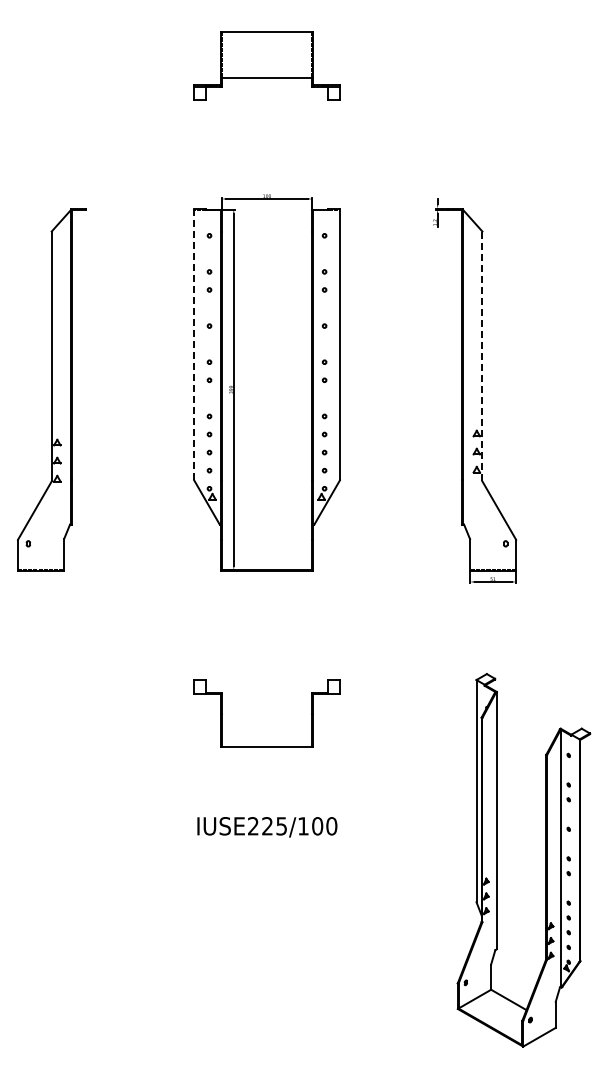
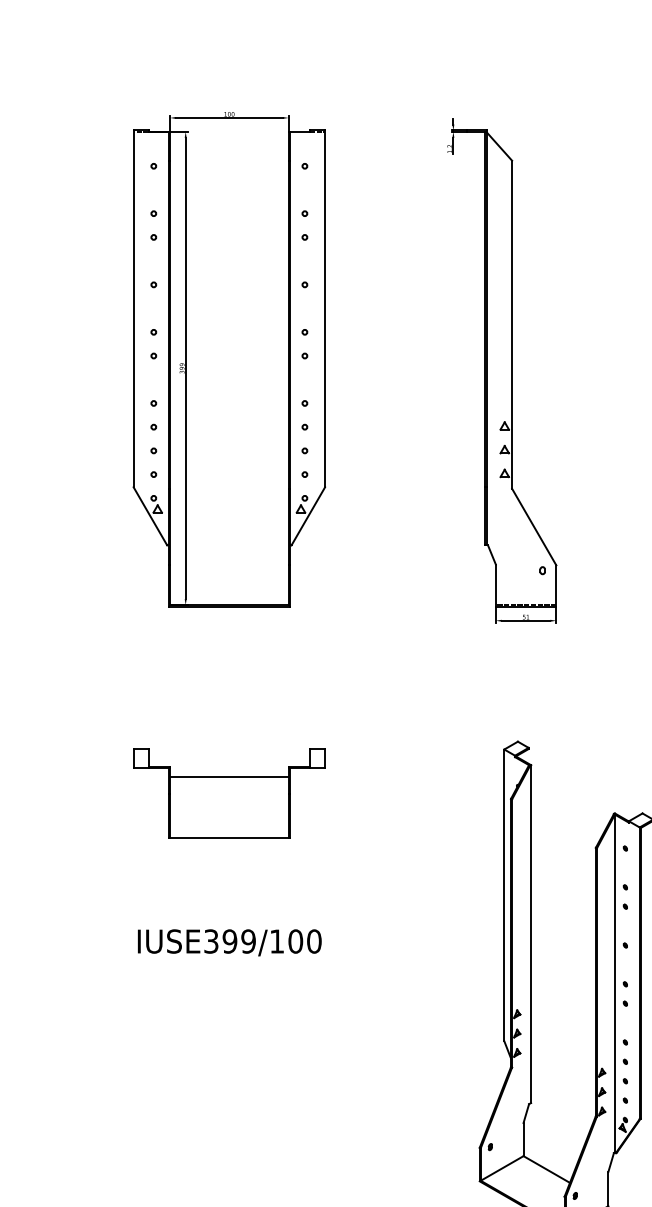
line: (194, 344) -> (134, 308), dashed -> solid
line: (482, 356) -> (512, 324), dashed -> solid
line: (266, 701) -> (228, 777), added
text: (267, 826) -> (229, 941), IUSE225/100 -> IUSE399/100

